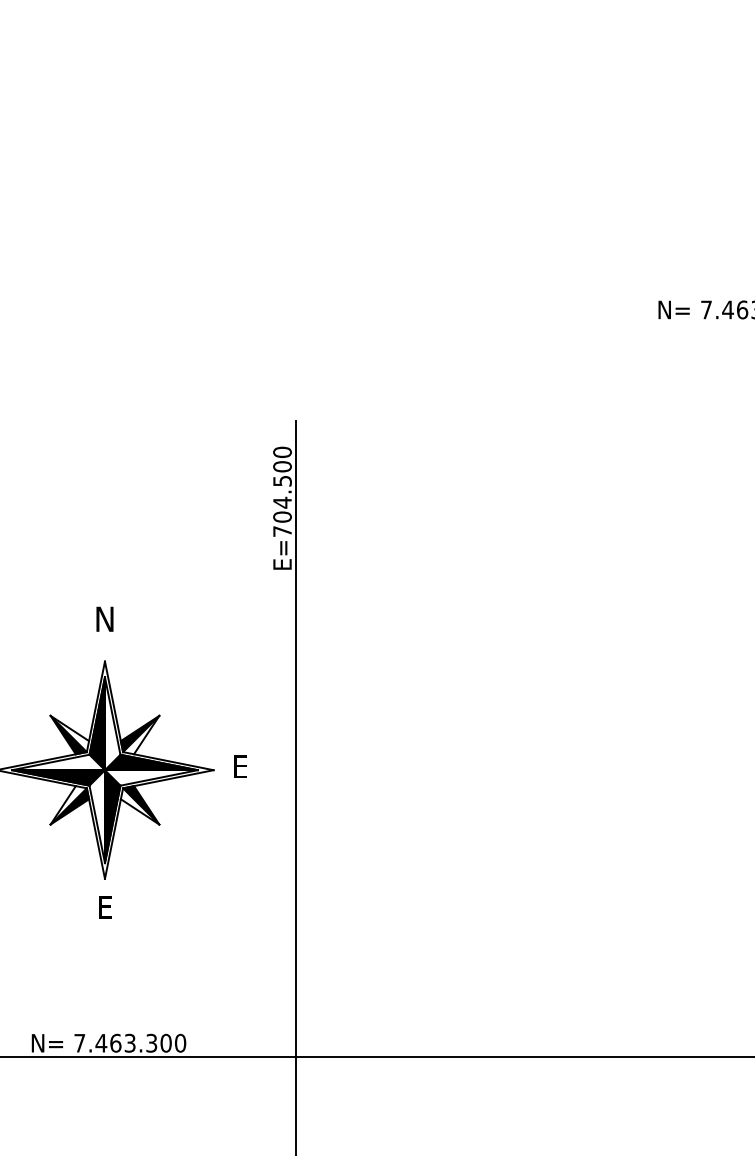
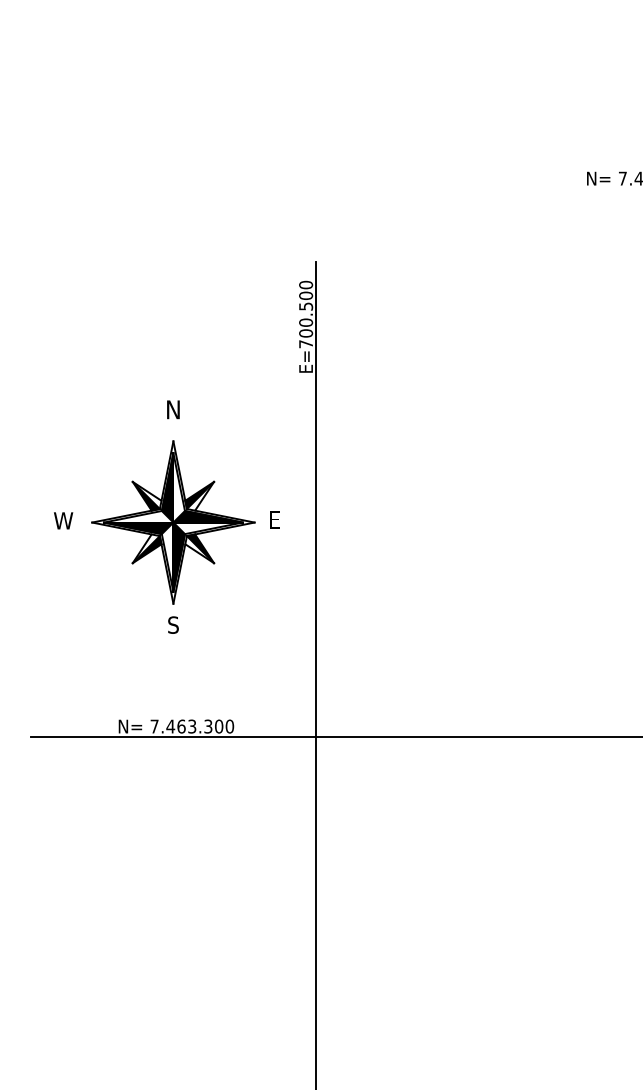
text: (283, 502) -> (306, 322), E=704.500 -> E=700.500
text: (105, 906) -> (173, 624), E -> S

